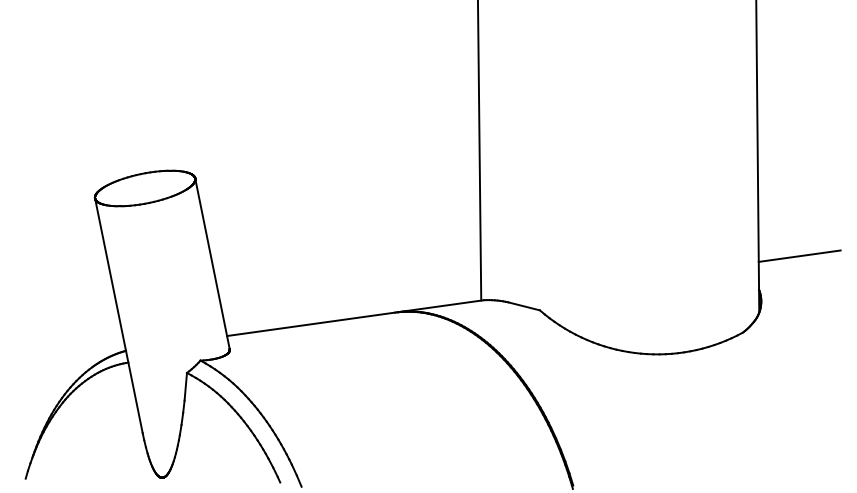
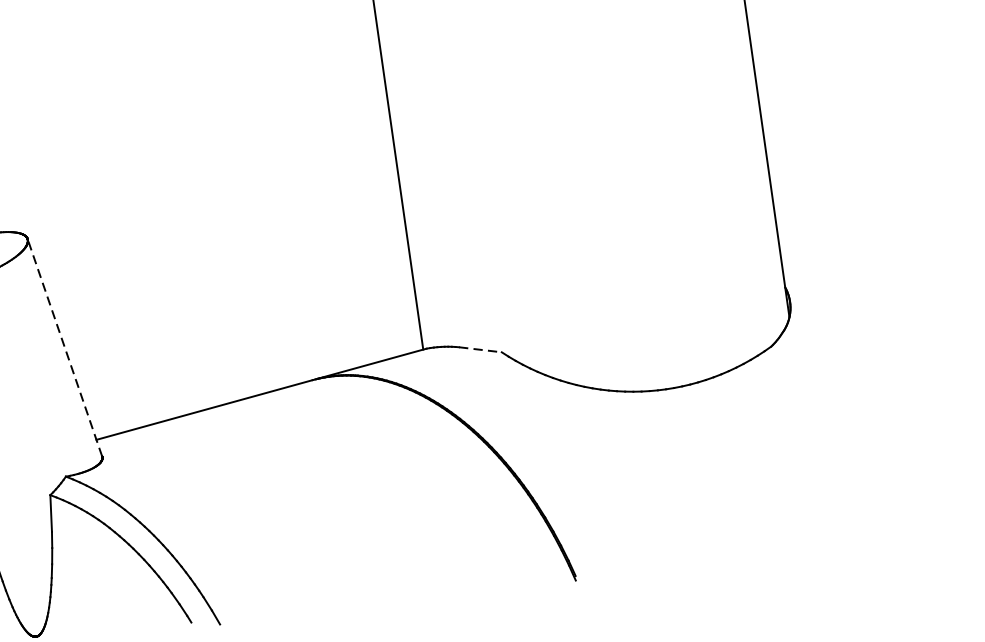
line: (799, 255) -> (832, 235), removed
line: (212, 263) -> (64, 347), solid -> dashed
line: (524, 306) -> (480, 349), solid -> dashed

